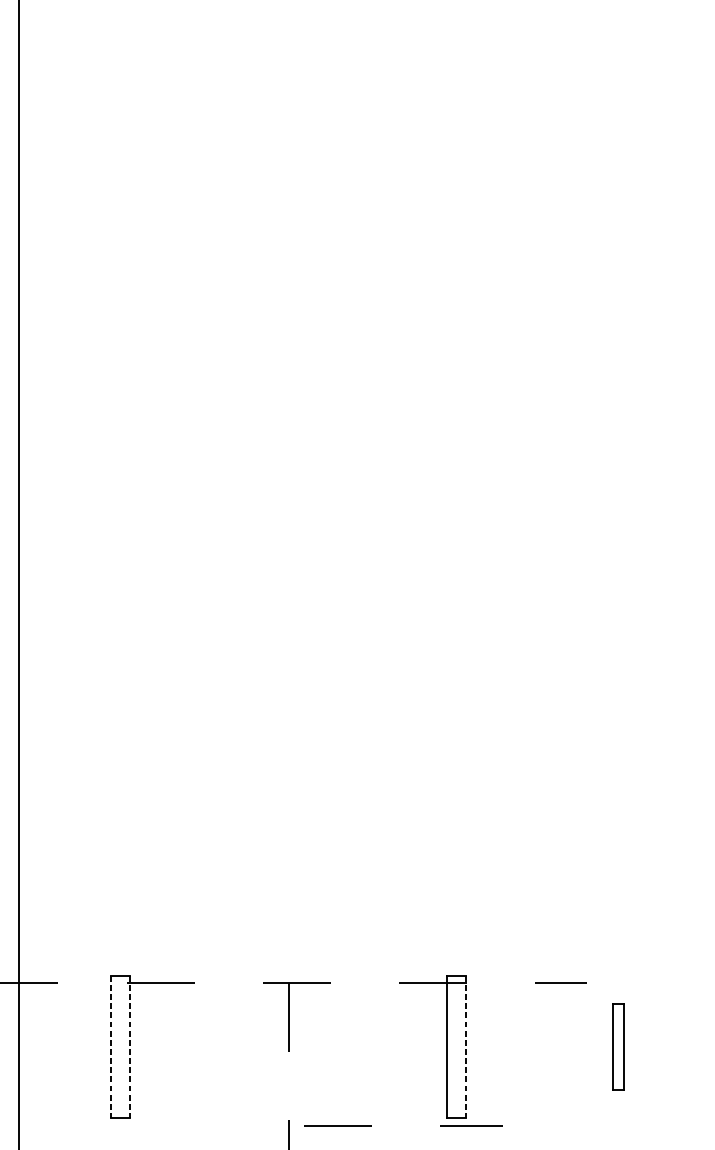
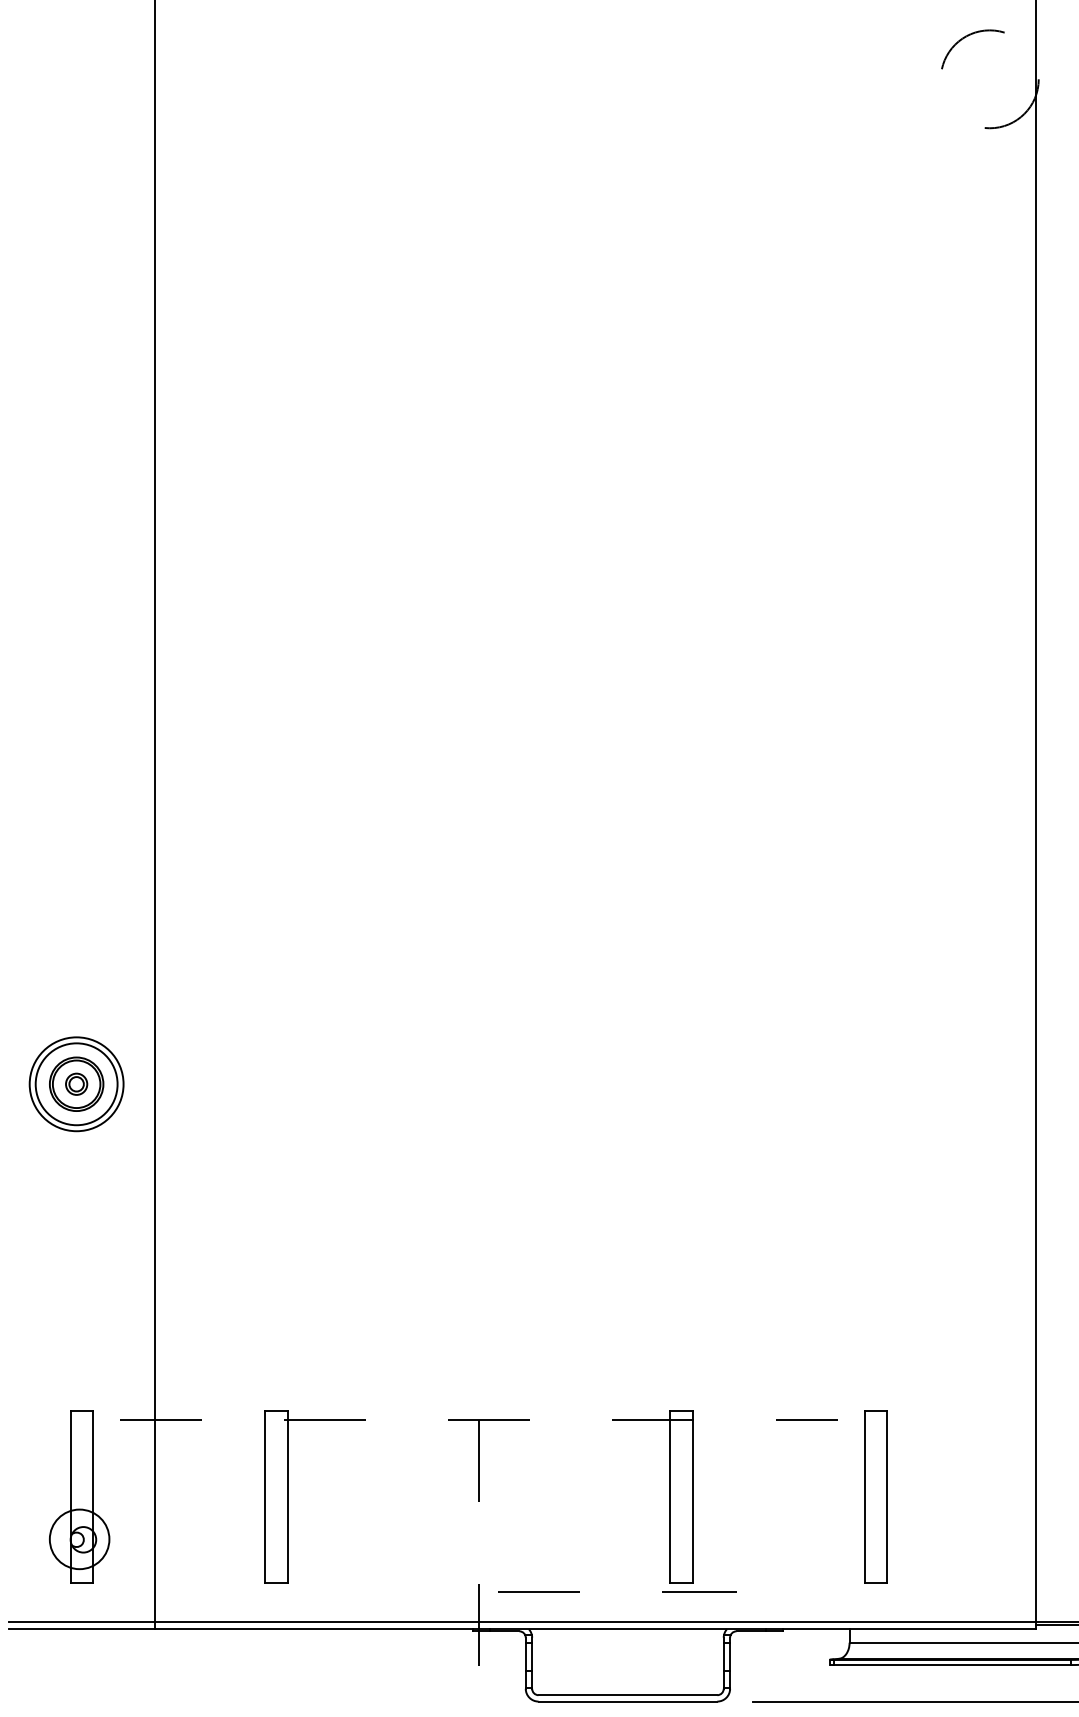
part: (618, 1046) -> (875, 1496), size x1.67
line: (111, 1047) -> (265, 1497), dashed -> solid
line: (130, 1047) -> (288, 1497), dashed -> solid
line: (466, 1047) -> (692, 1497), dashed -> solid

